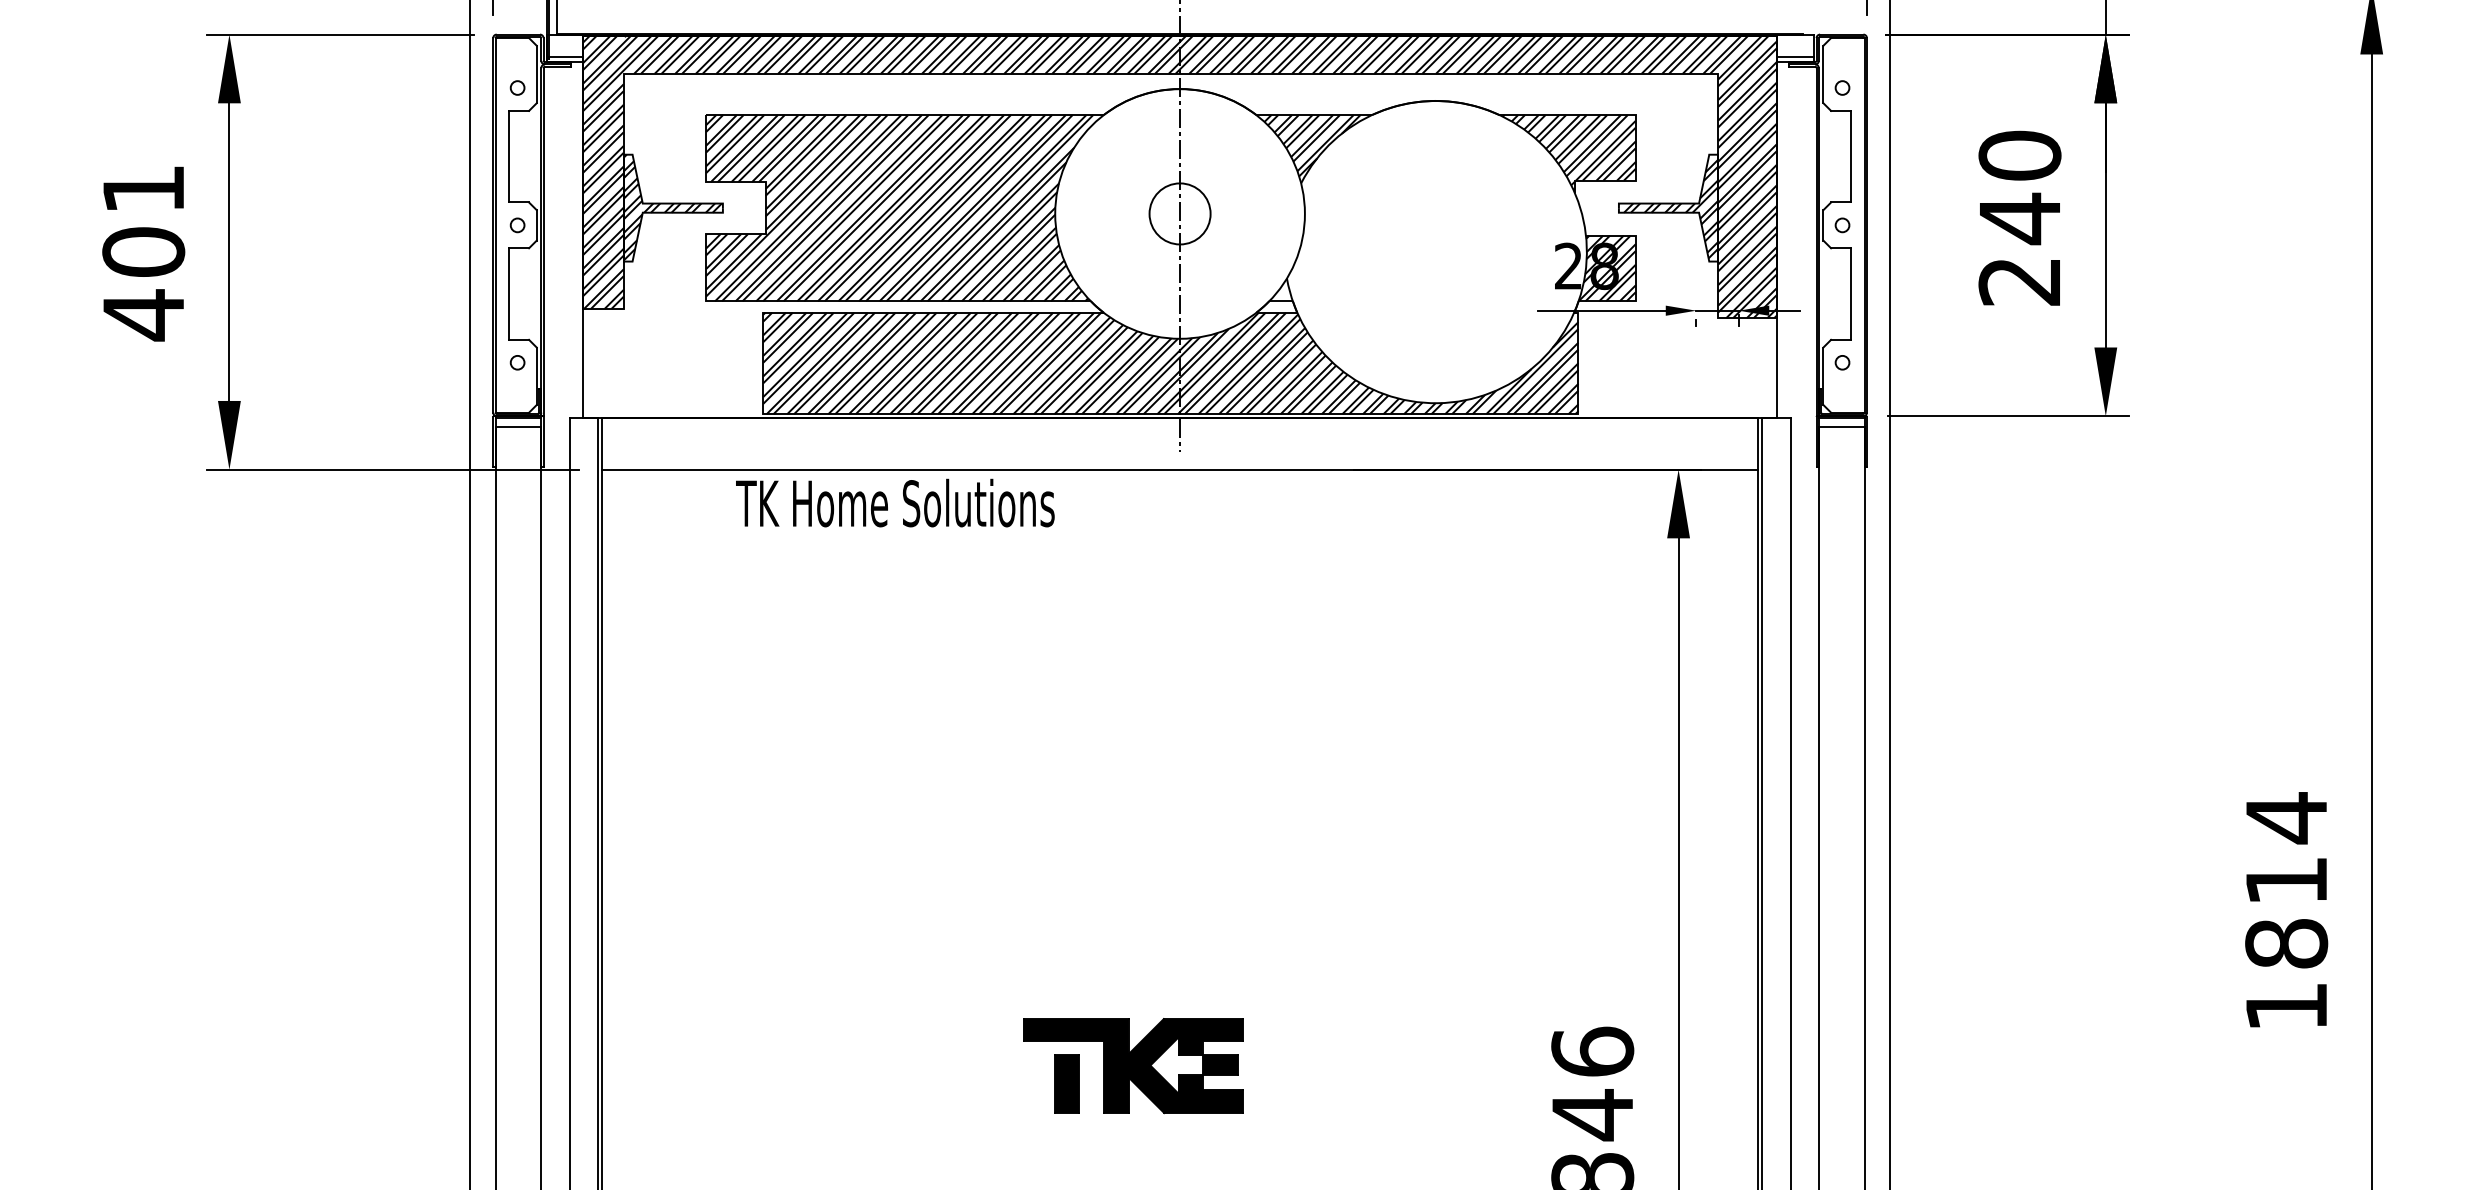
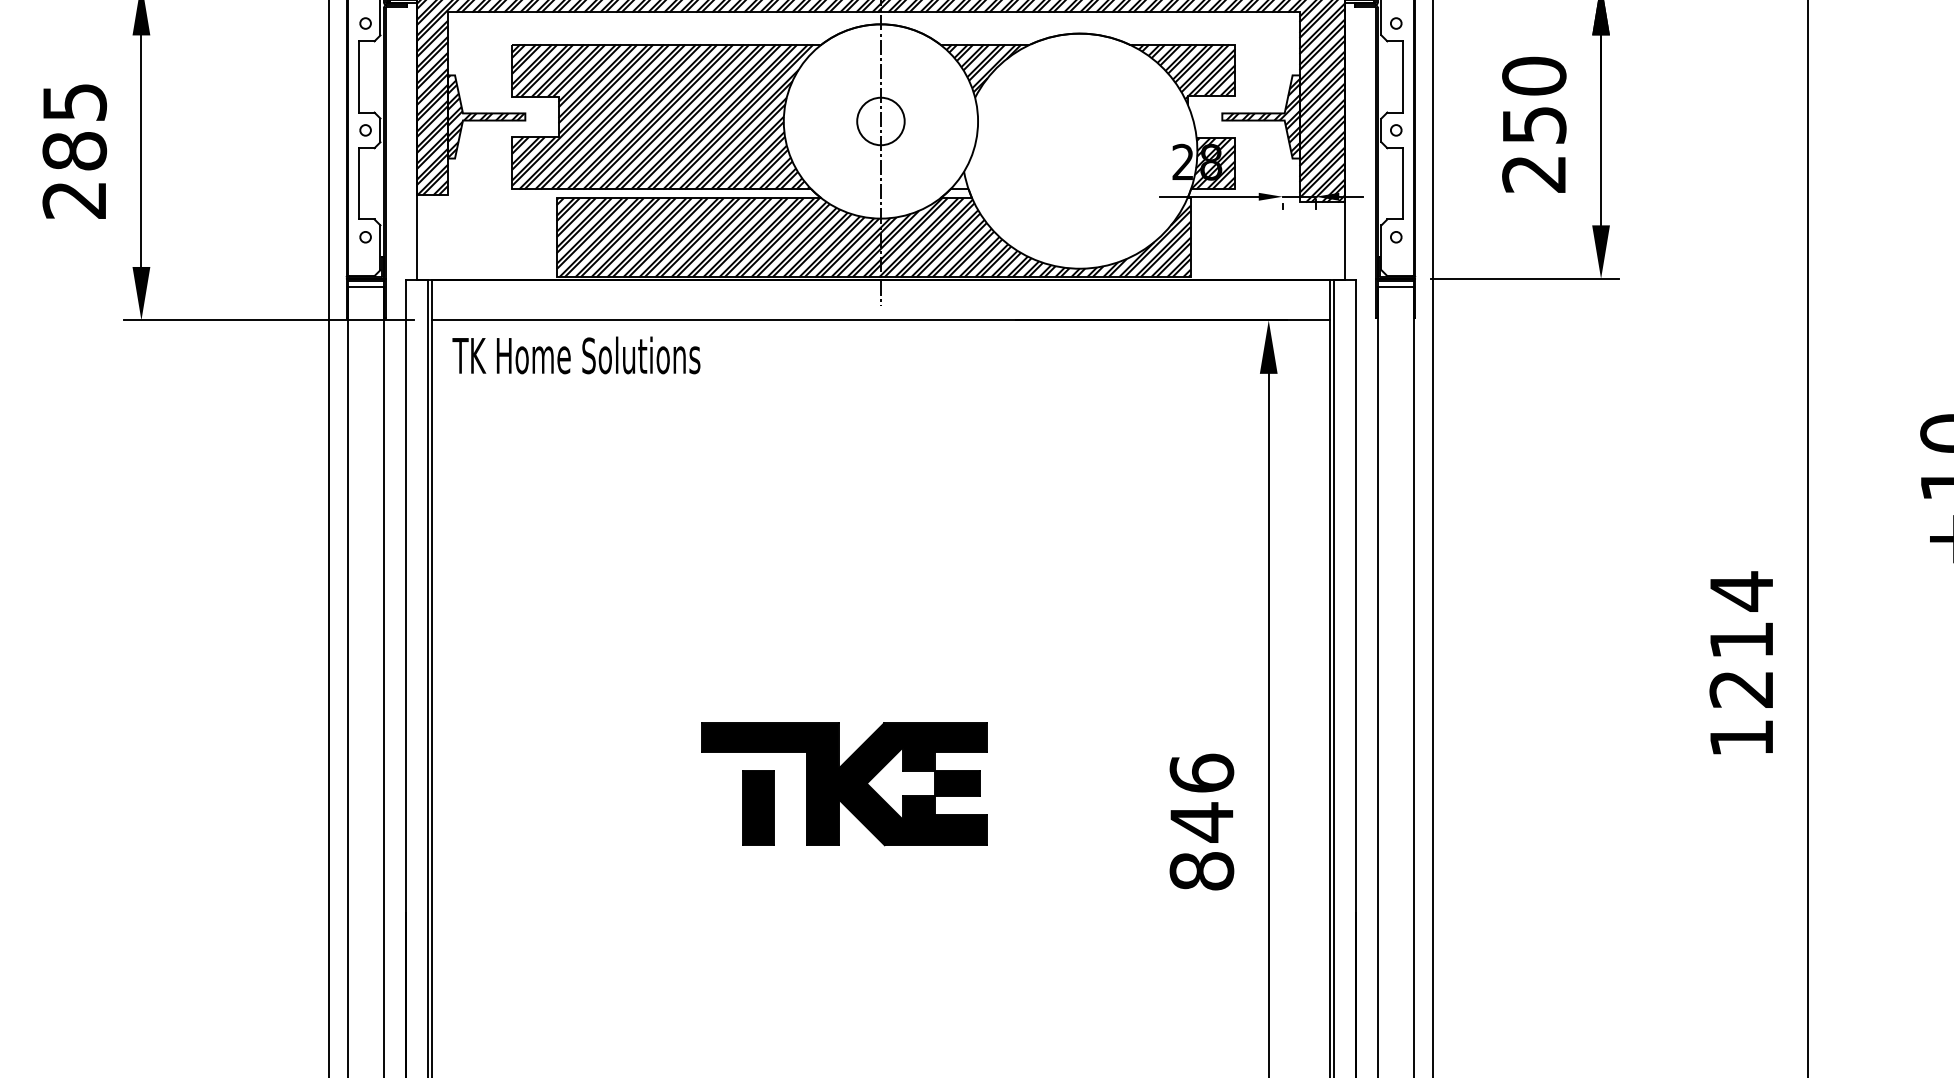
text: (2020, 219) -> (1534, 125), 240 -> 250
text: (143, 253) -> (74, 152), 401 -> 285
text: (895, 503) -> (576, 355), moved
text: (2286, 944) -> (1741, 689), 1814 -> 1214
part: (1133, 1066) -> (844, 784), size x1.67

